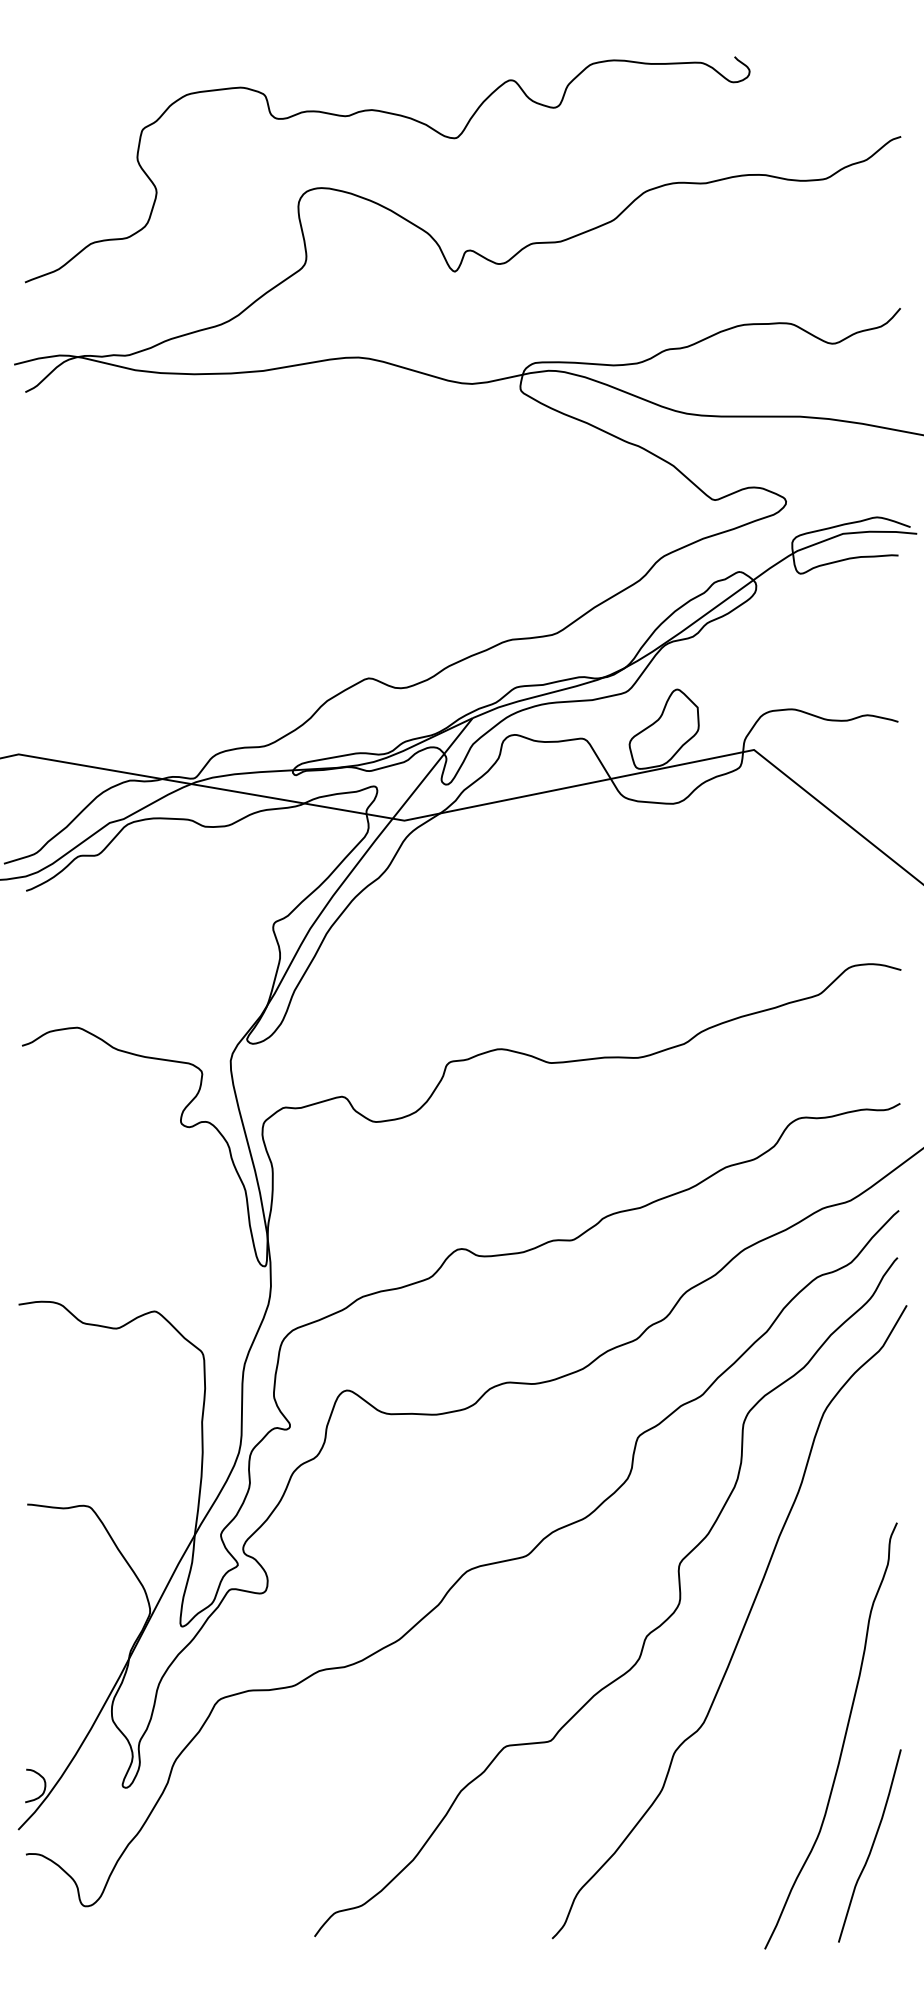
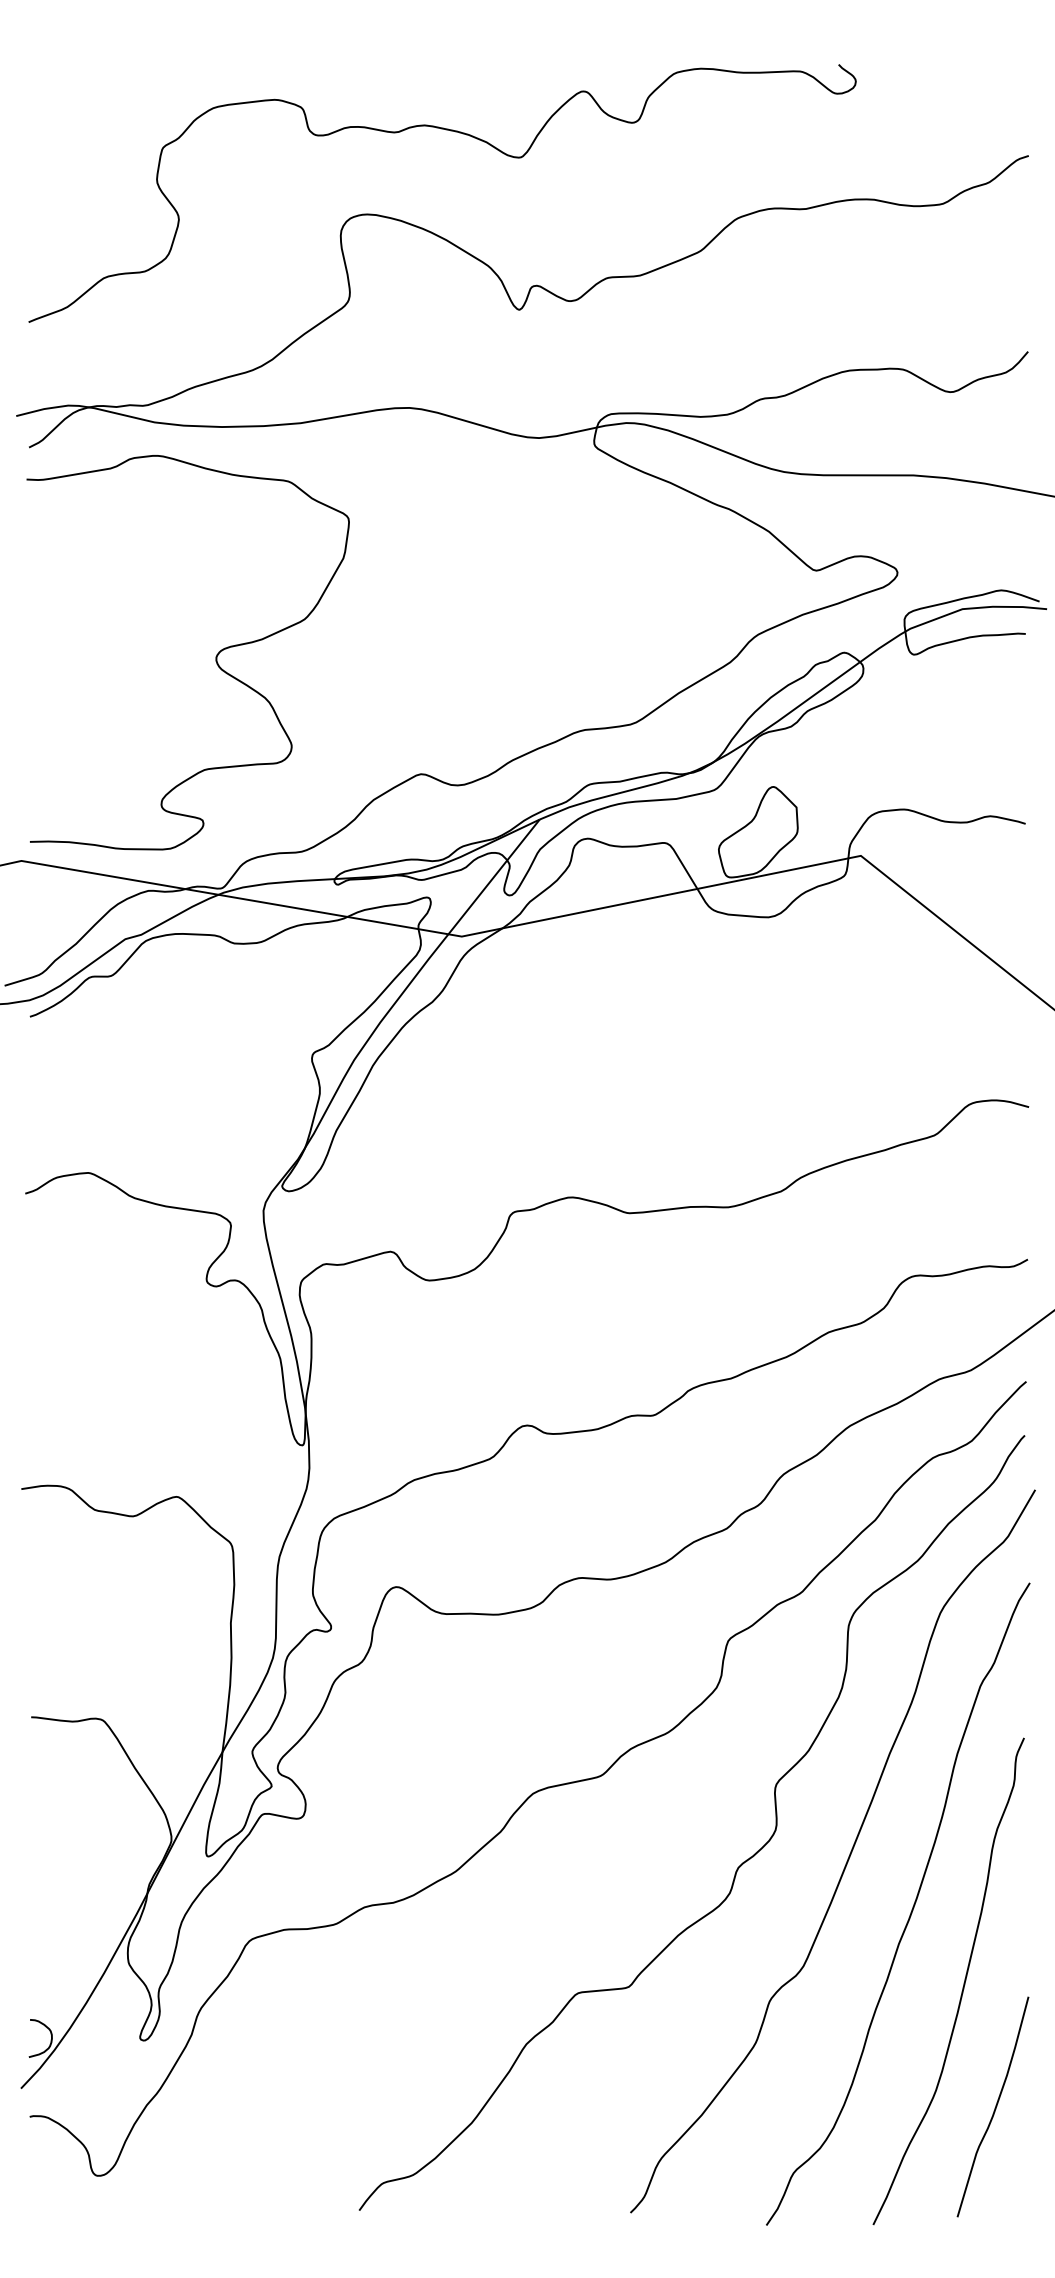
curve: (188, 575) -> (215, 656), added
curve: (798, 1672) -> (911, 1908), added

